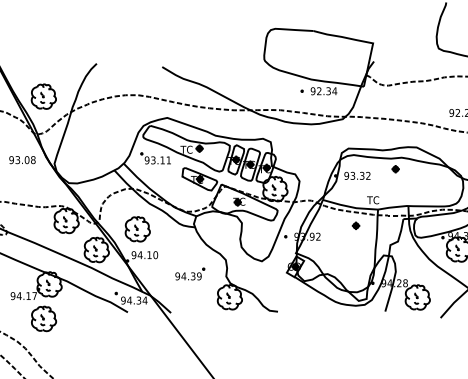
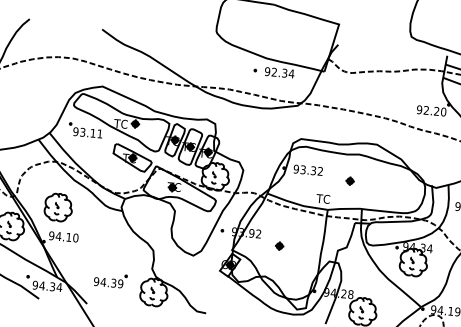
part: (395, 169) -> (349, 181), moved
part: (355, 225) -> (279, 245), moved
part: (190, 273) -> (111, 279), moved

